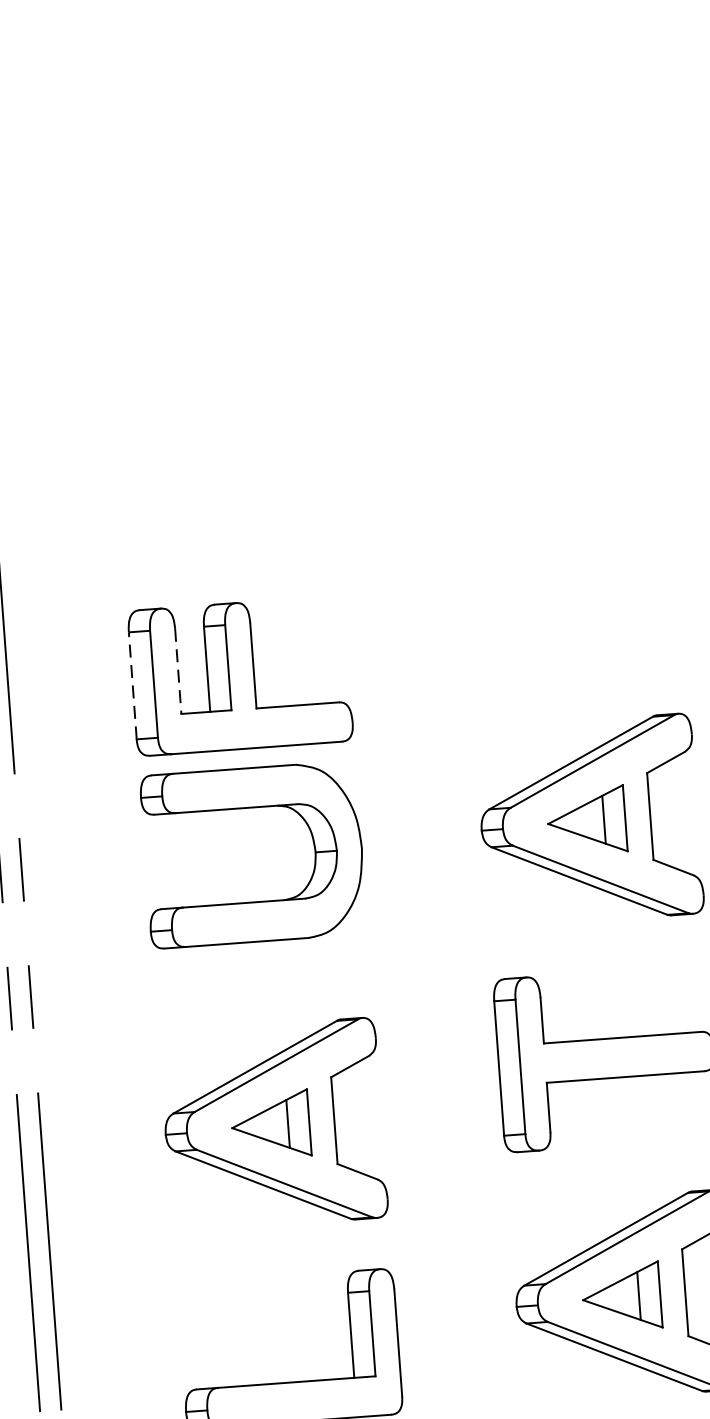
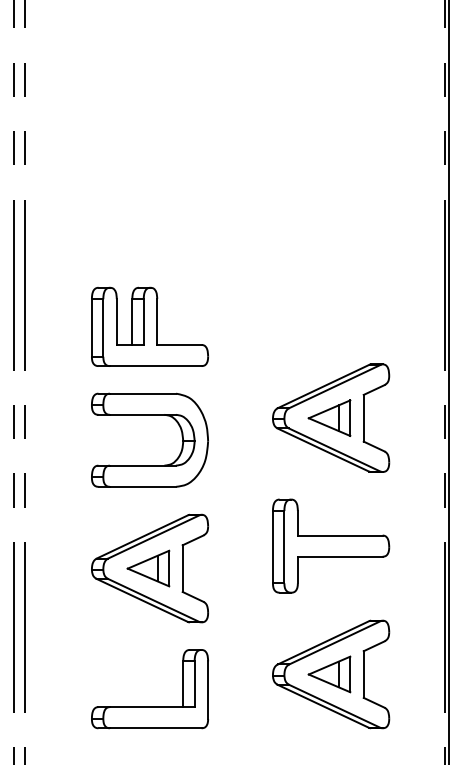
line: (177, 672) -> (116, 322), dashed -> solid
line: (132, 686) -> (91, 328), dashed -> solid
part: (249, 808) -> (149, 415), moved

